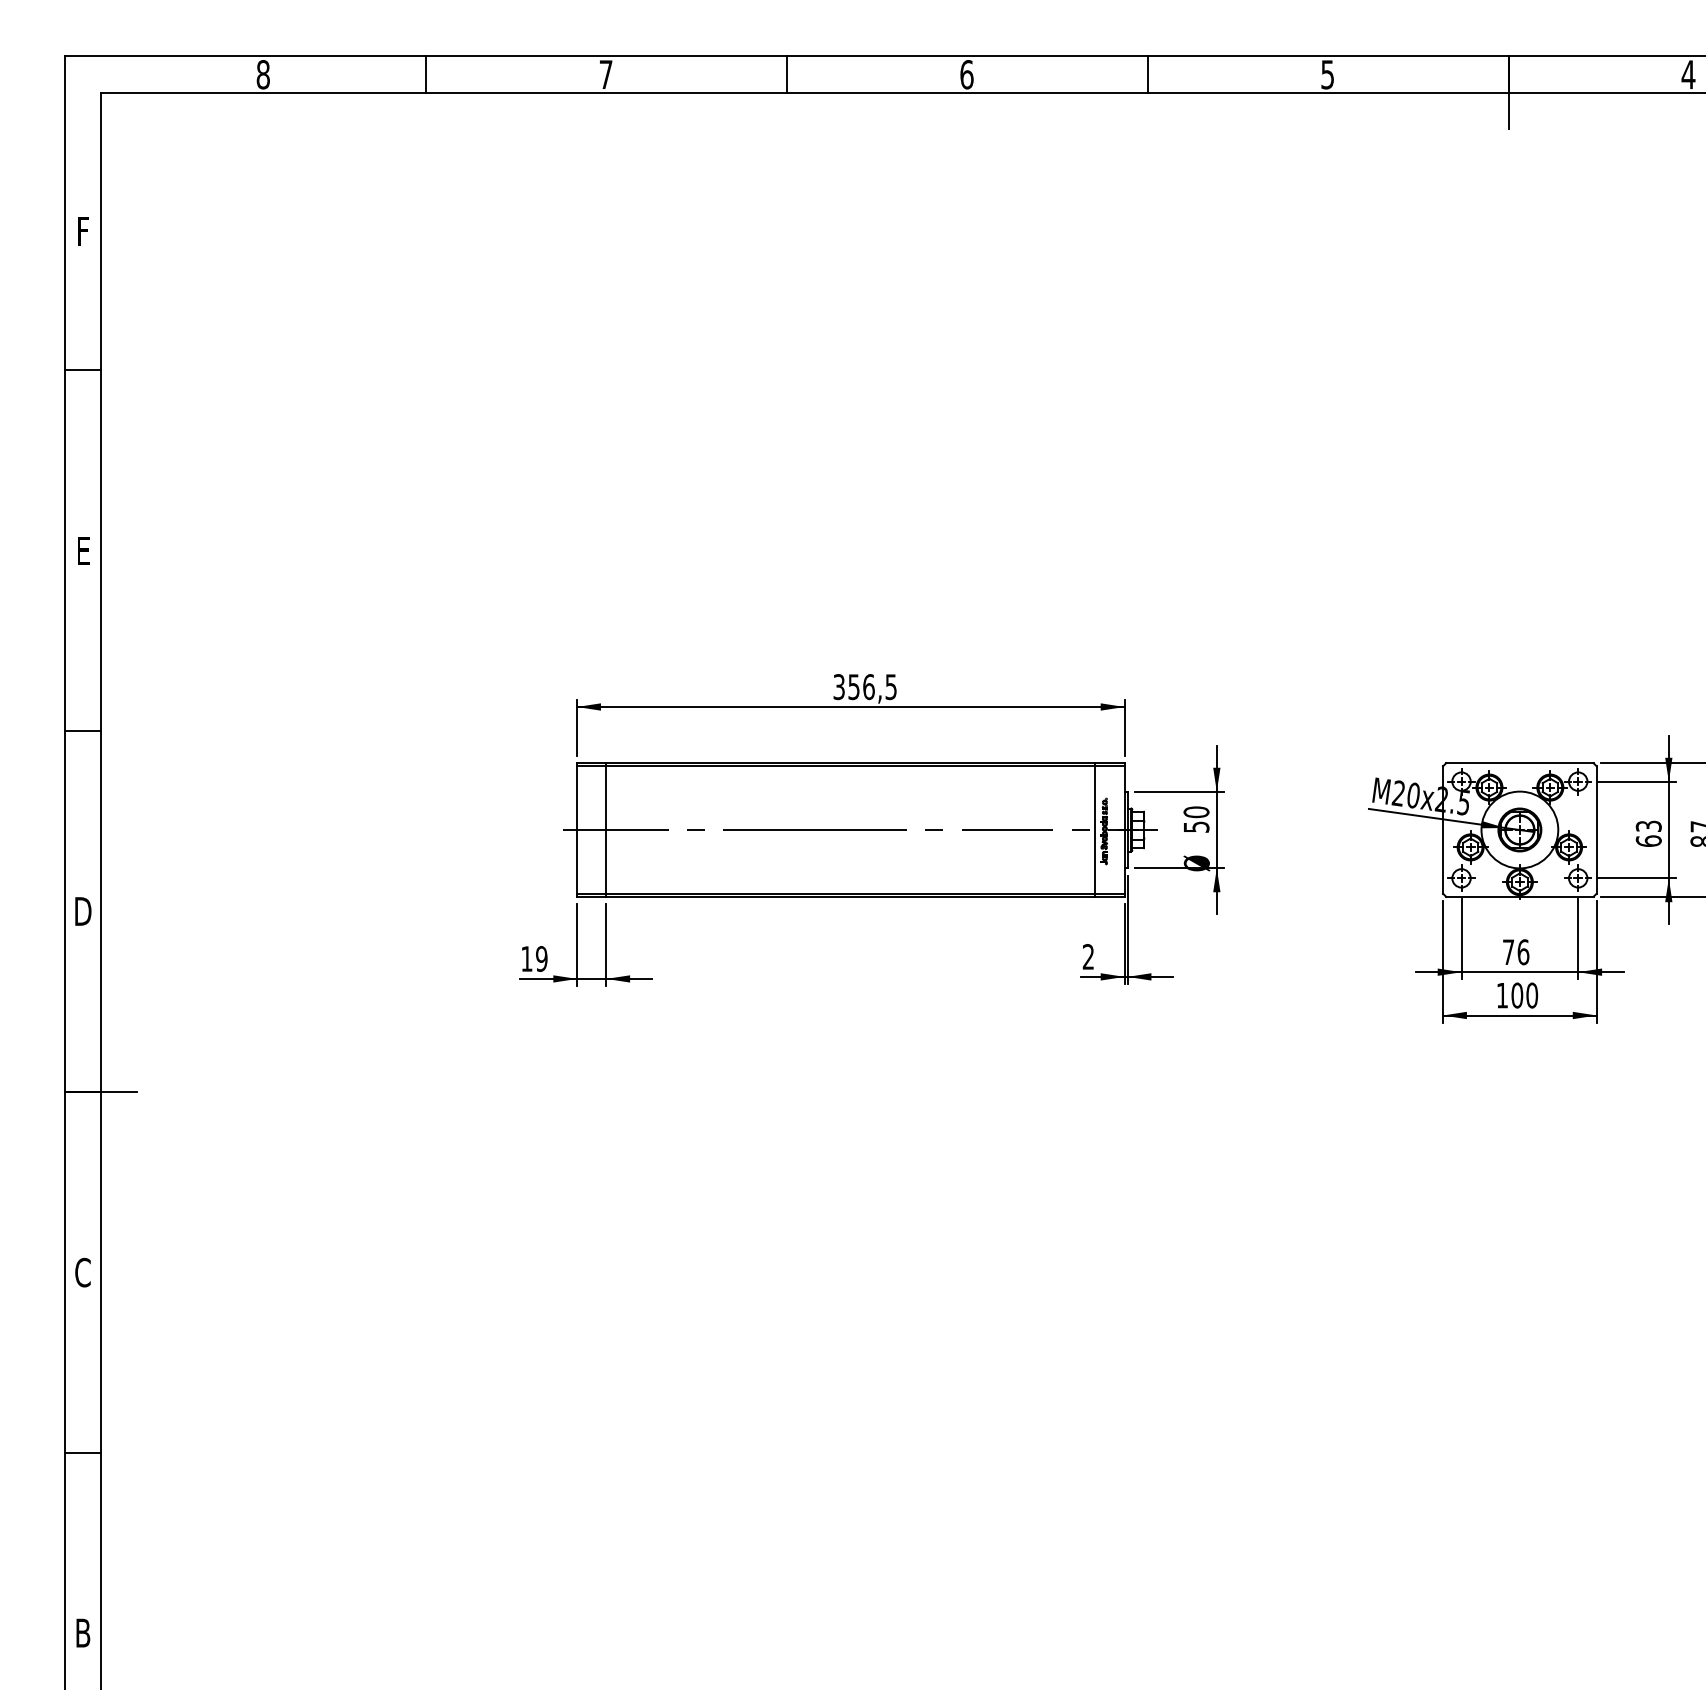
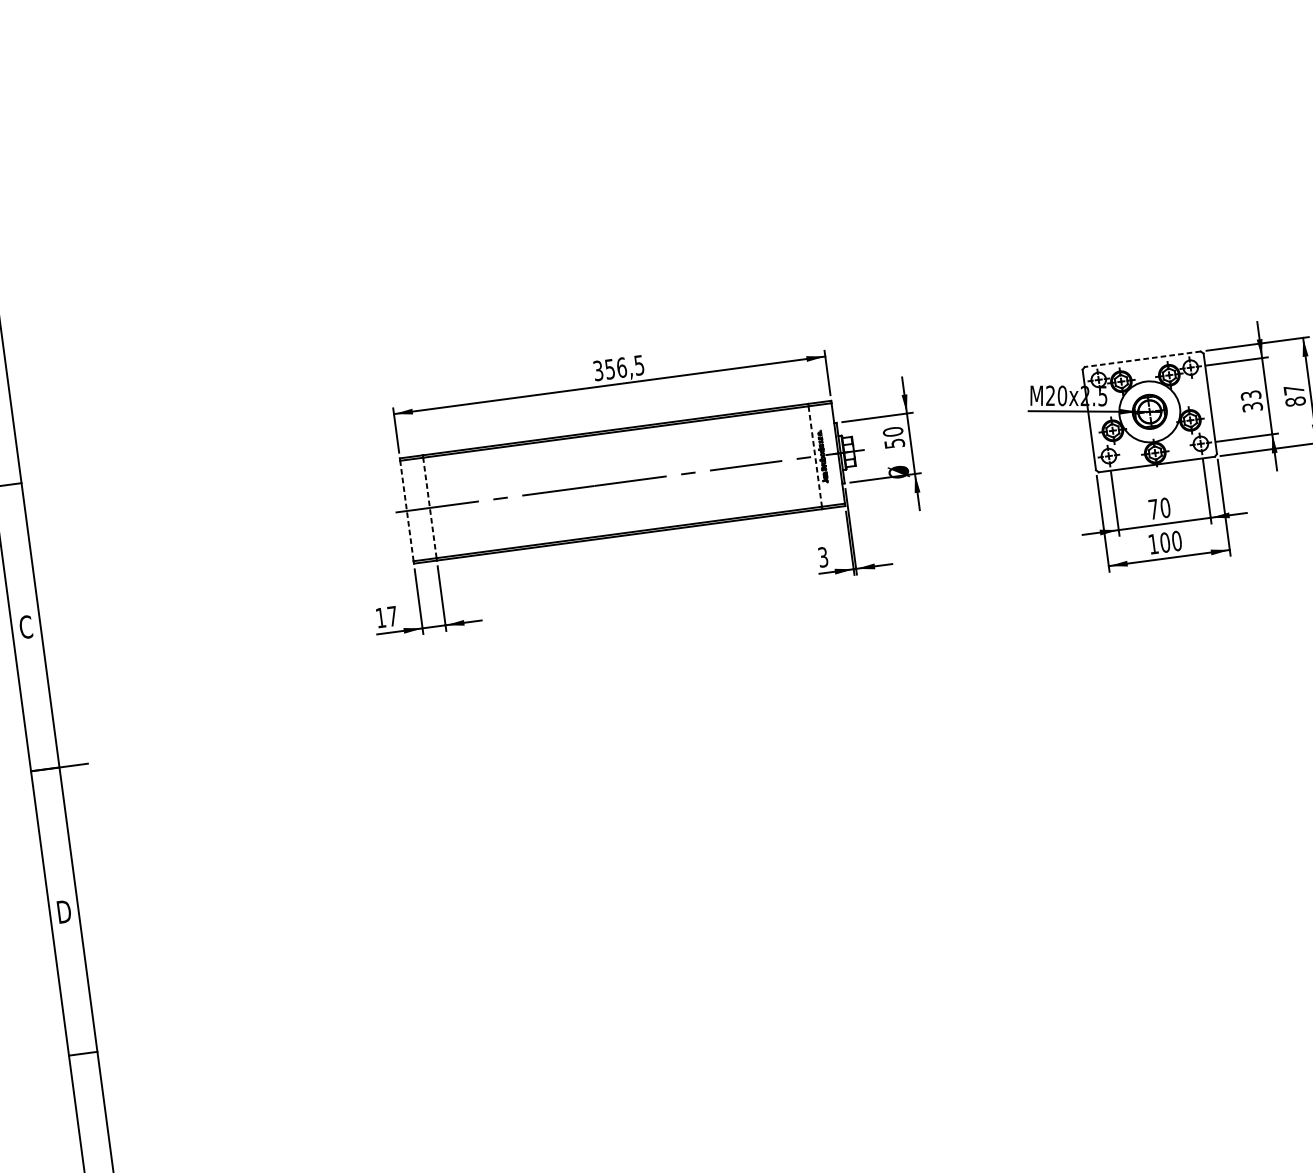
line: (1519, 763) -> (1142, 359), solid -> dashed
line: (577, 830) -> (407, 511), solid -> dashed
line: (606, 830) -> (430, 508), solid -> dashed
line: (1095, 830) -> (815, 456), solid -> dashed
text: (1648, 840) -> (1252, 406), 63 -> 33
text: (83, 911) -> (26, 627), D -> C
text: (1523, 951) -> (1165, 507), 76 -> 70
text: (1088, 956) -> (823, 556), 2 -> 3
text: (541, 958) -> (392, 616), 19 -> 17
text: (83, 1272) -> (64, 911), C -> D

